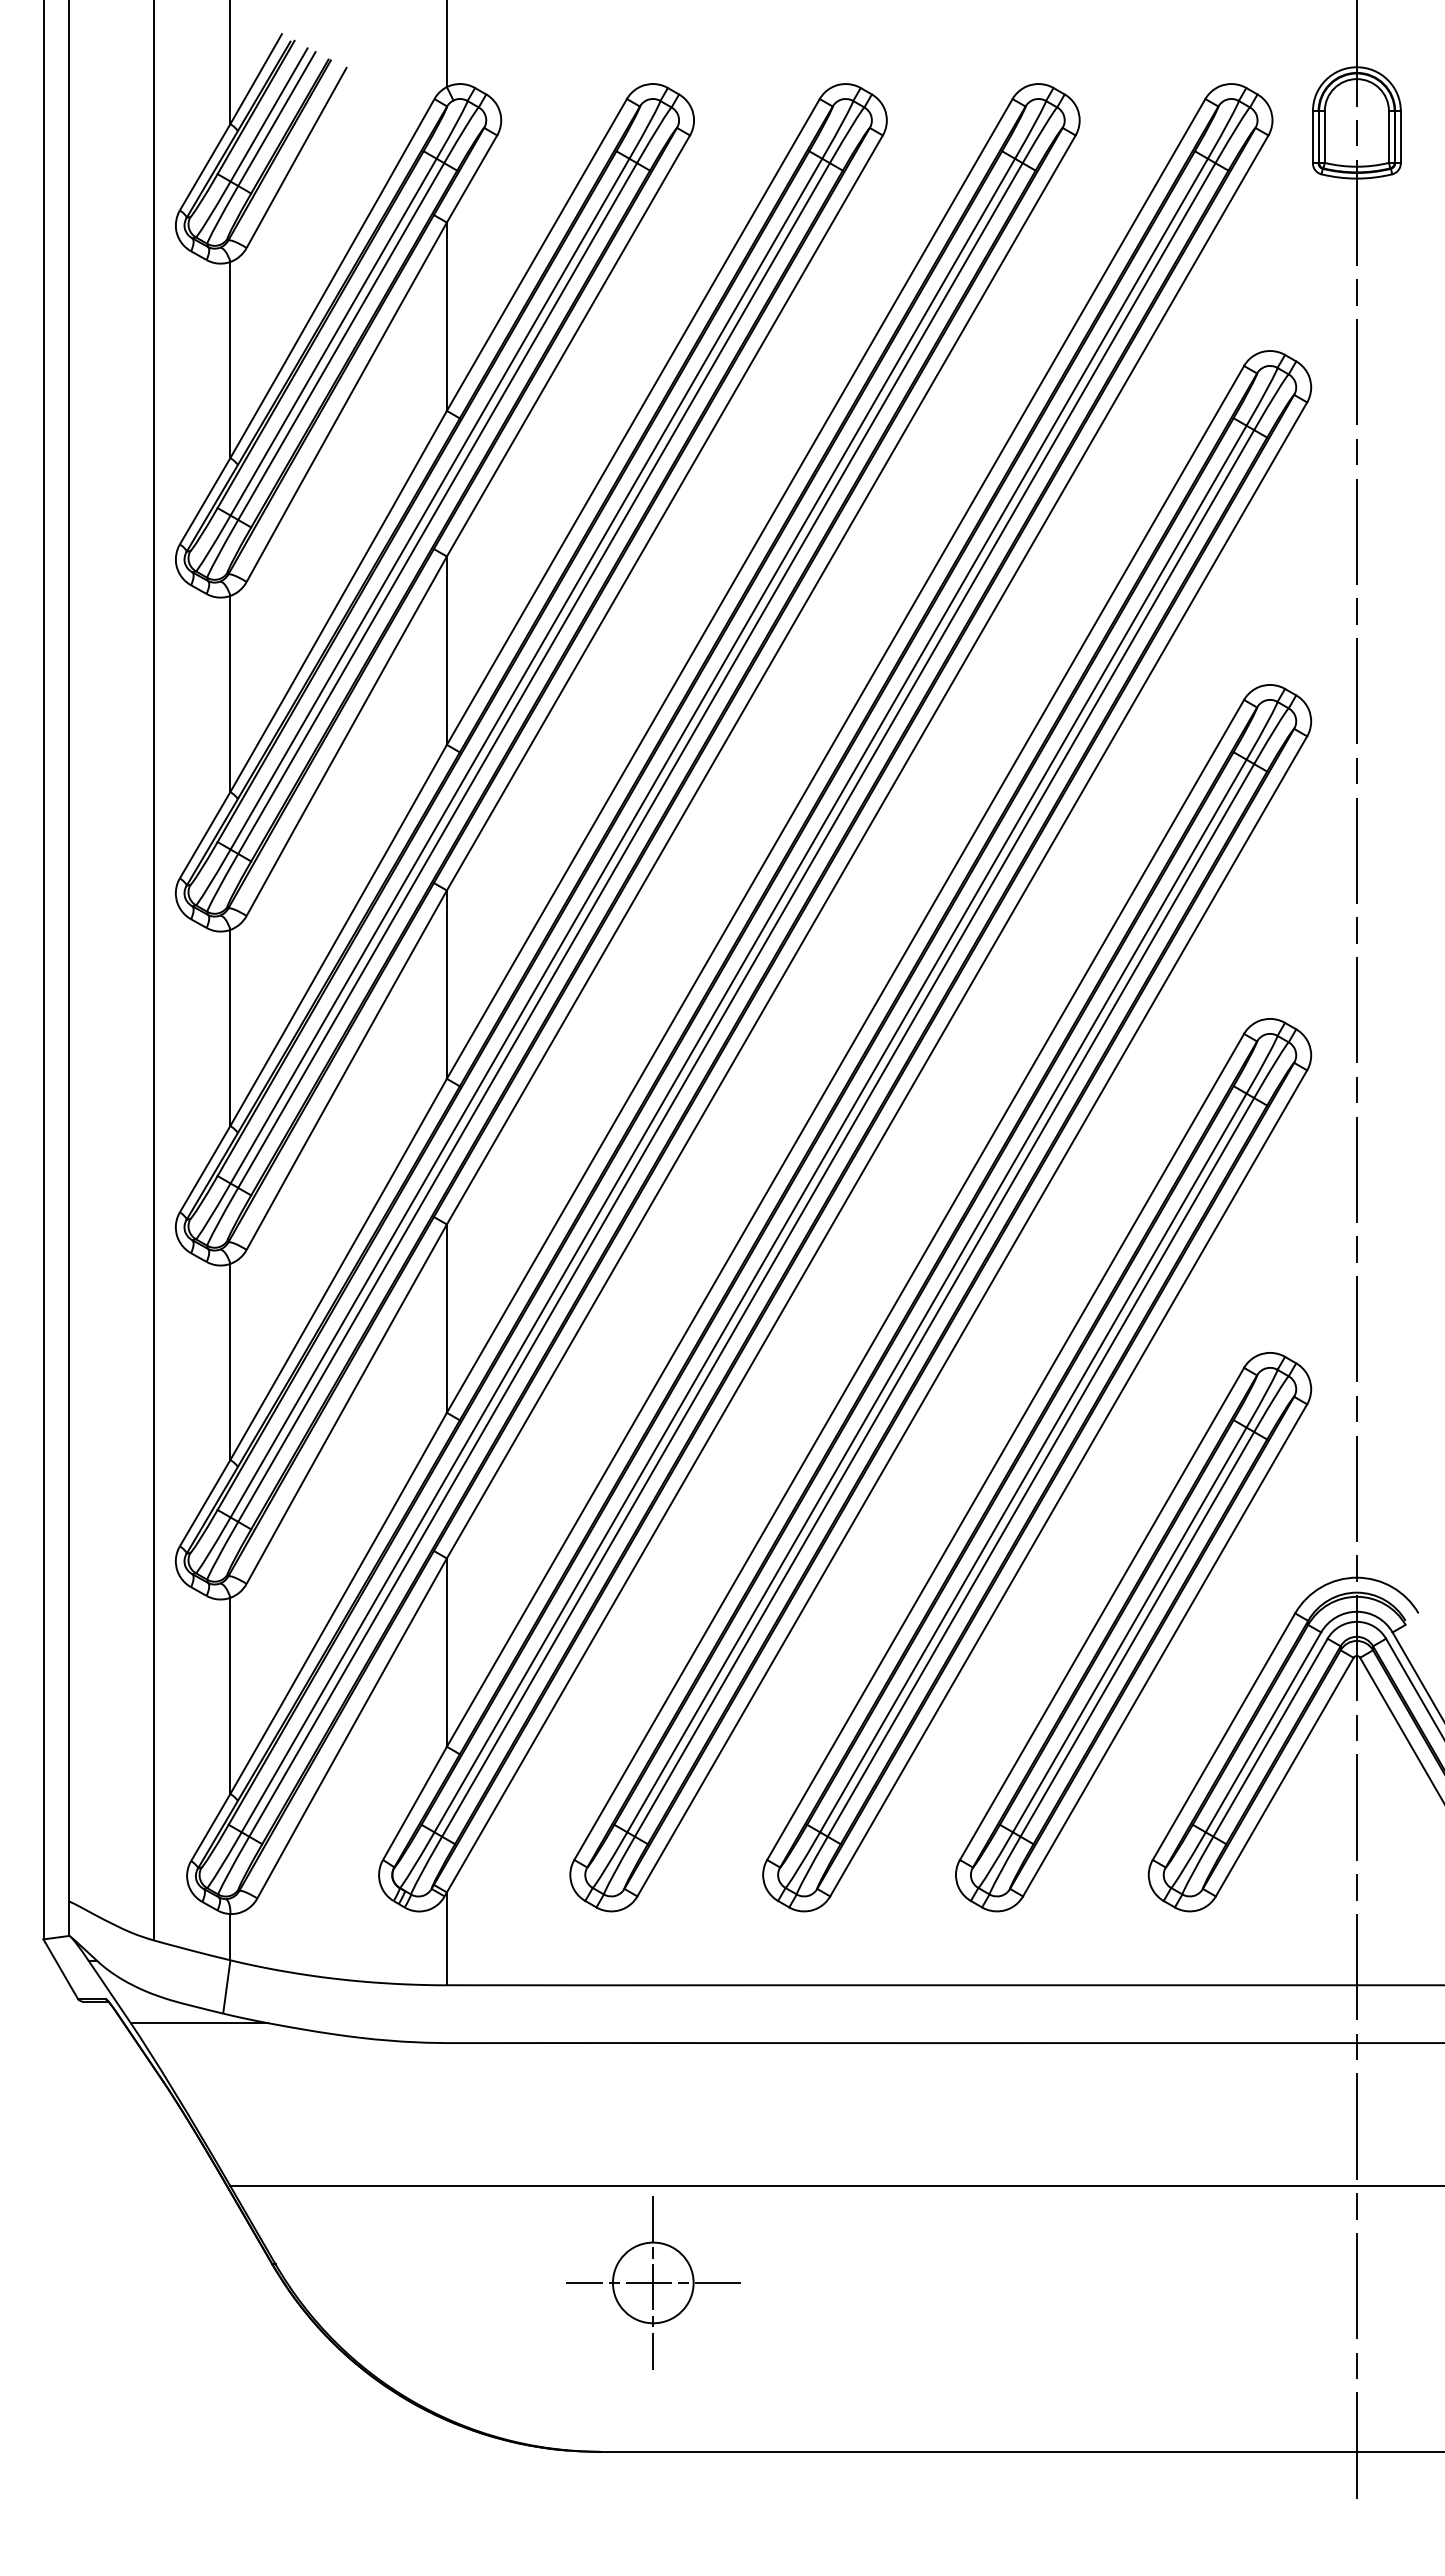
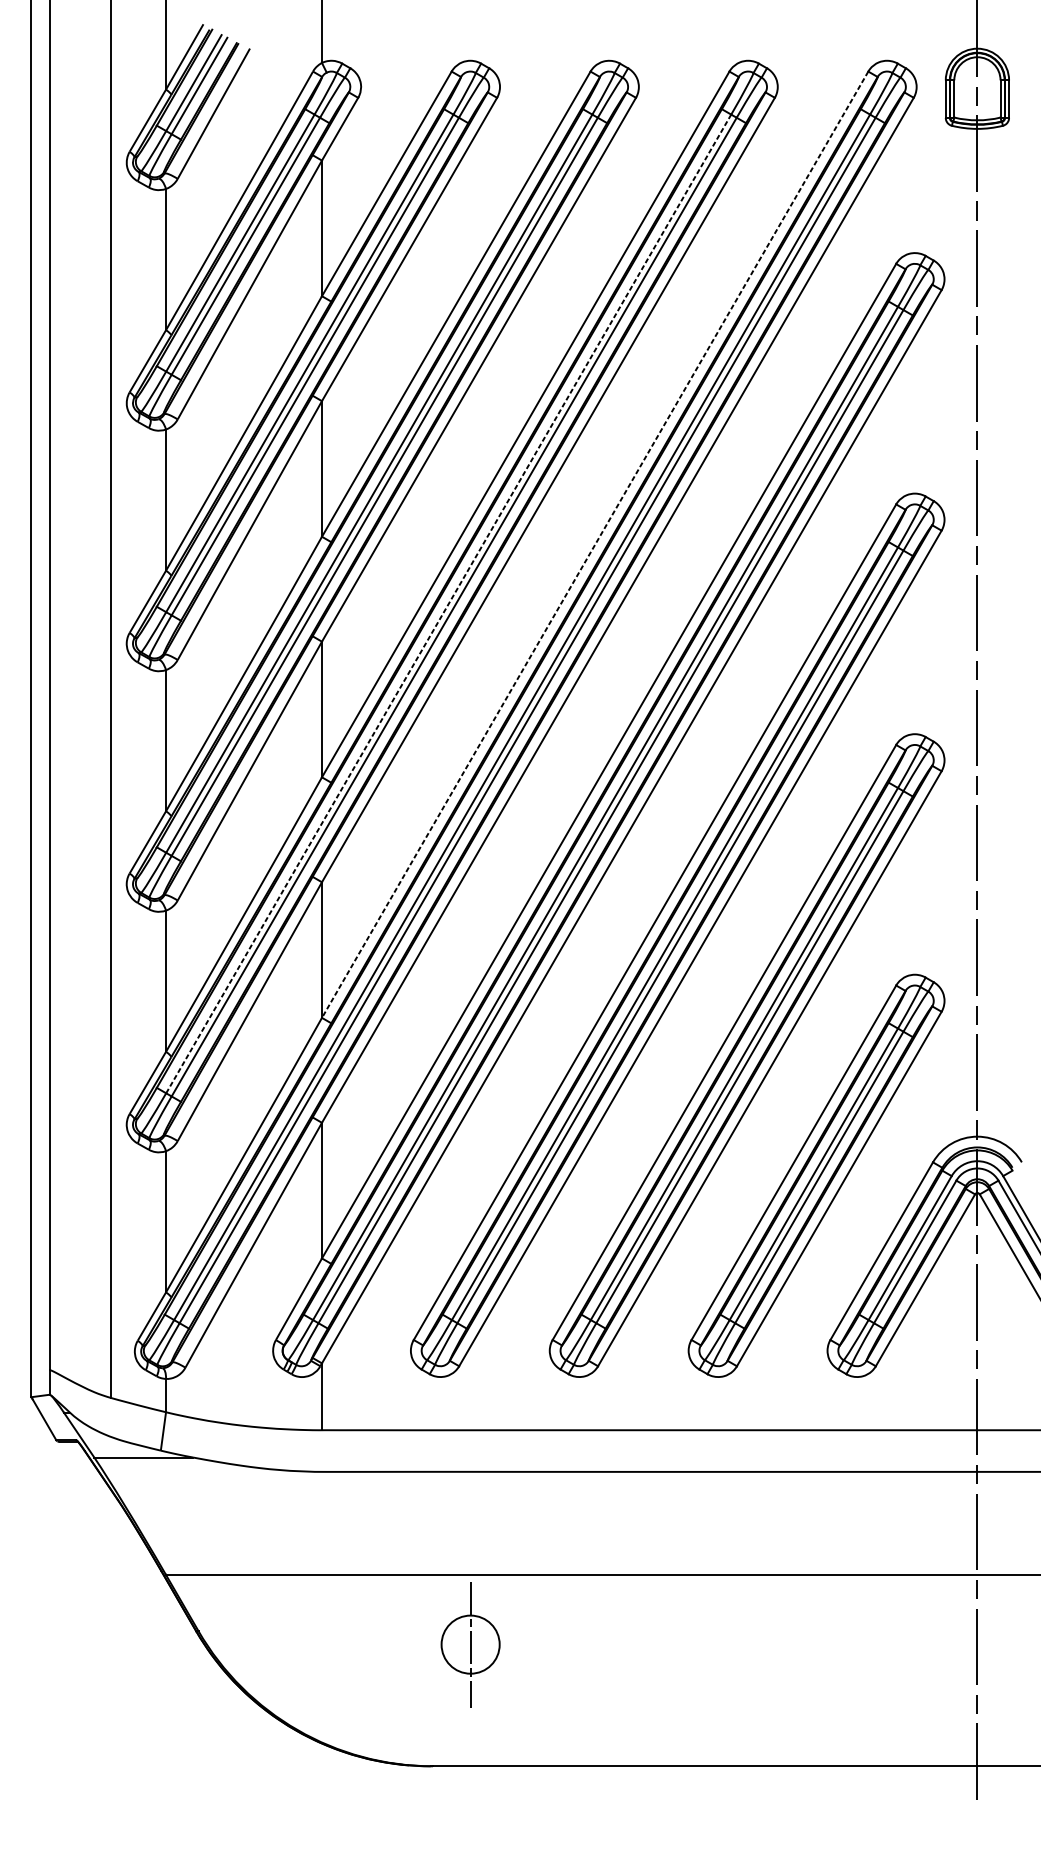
line: (826, 755) -> (595, 544), solid -> dashed
line: (623, 837) -> (449, 603), solid -> dashed
line: (653, 2282) -> (470, 1644), removed

